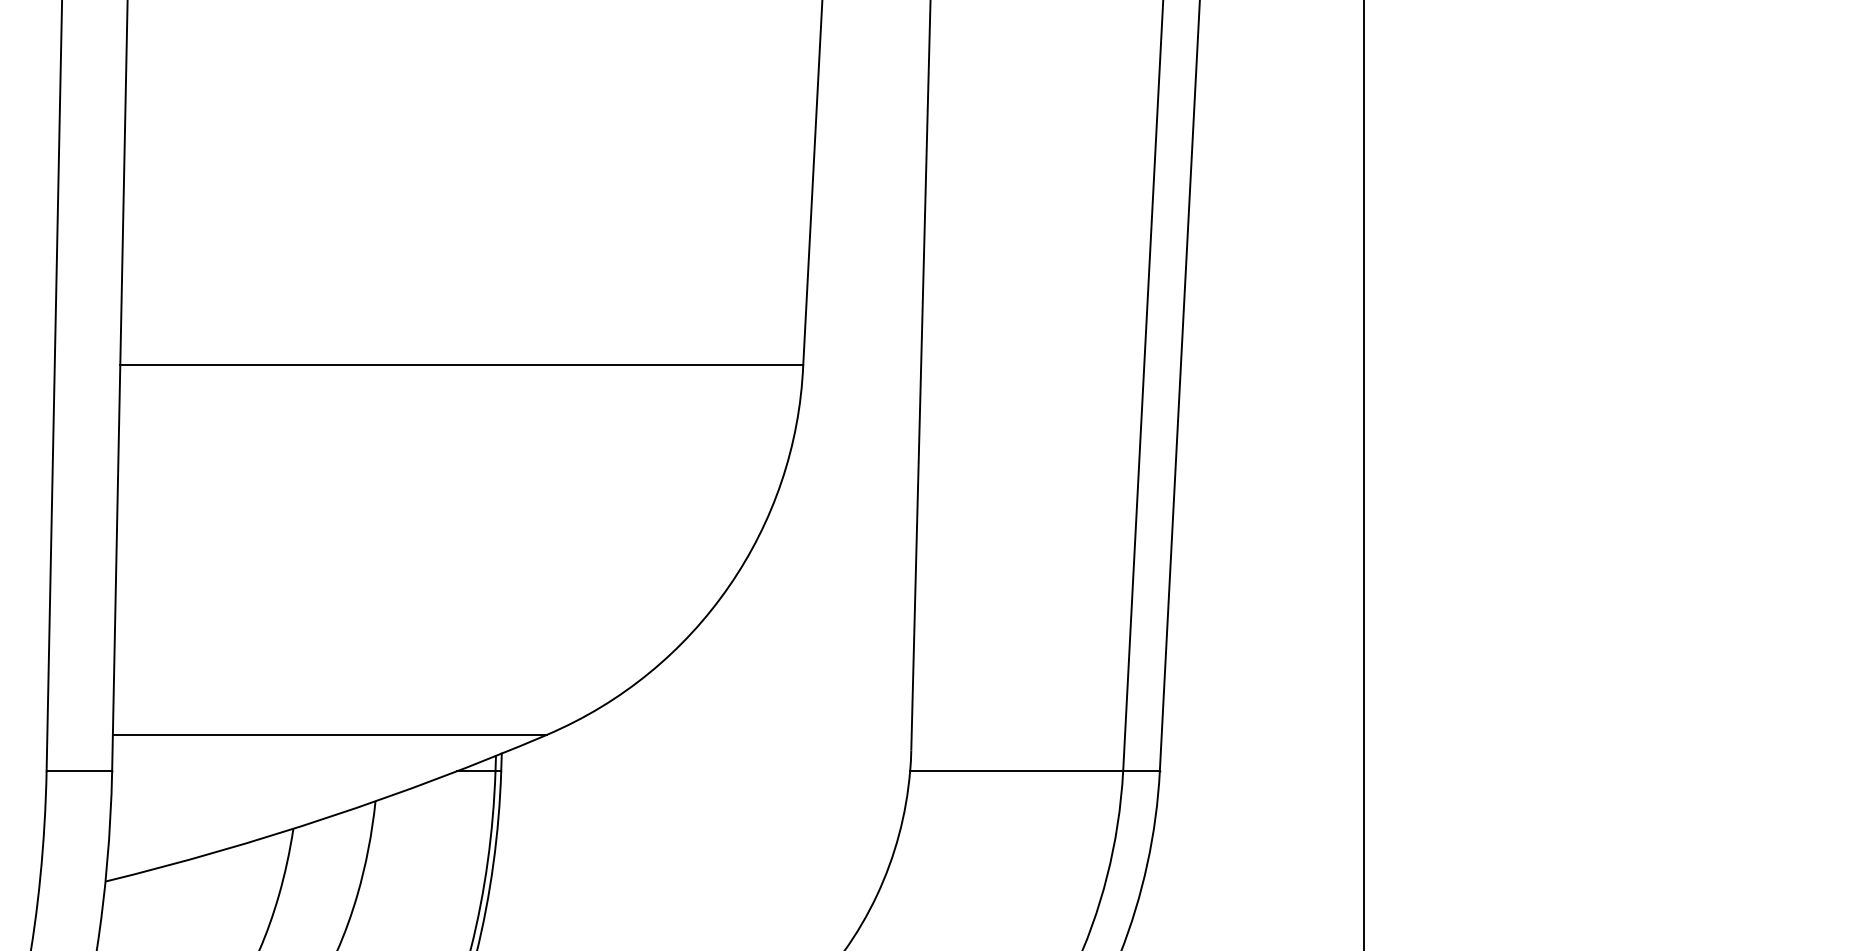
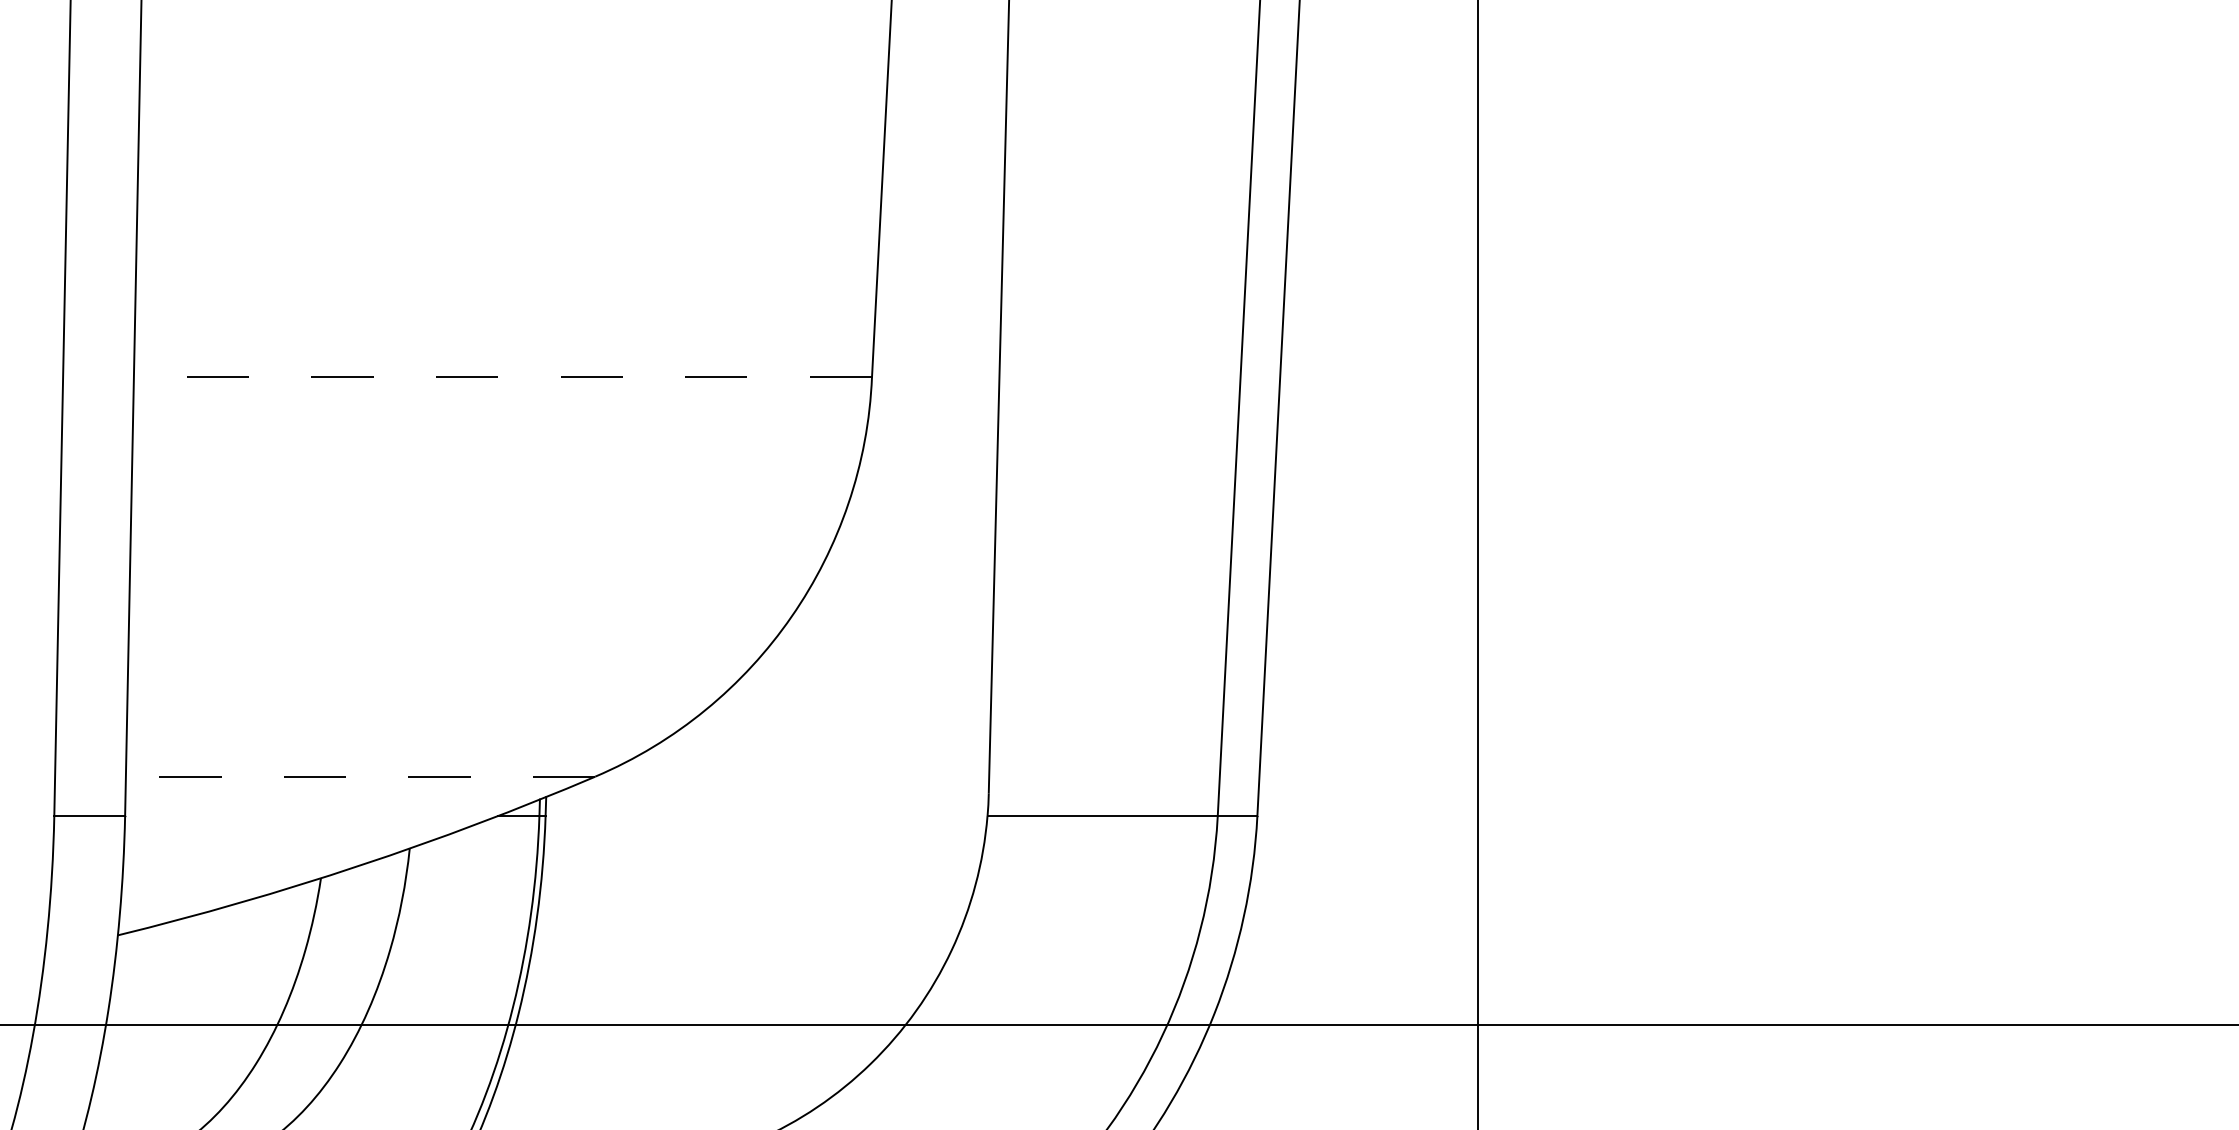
line: (461, 364) -> (502, 376), solid -> dashed
line: (329, 734) -> (360, 776), solid -> dashed

